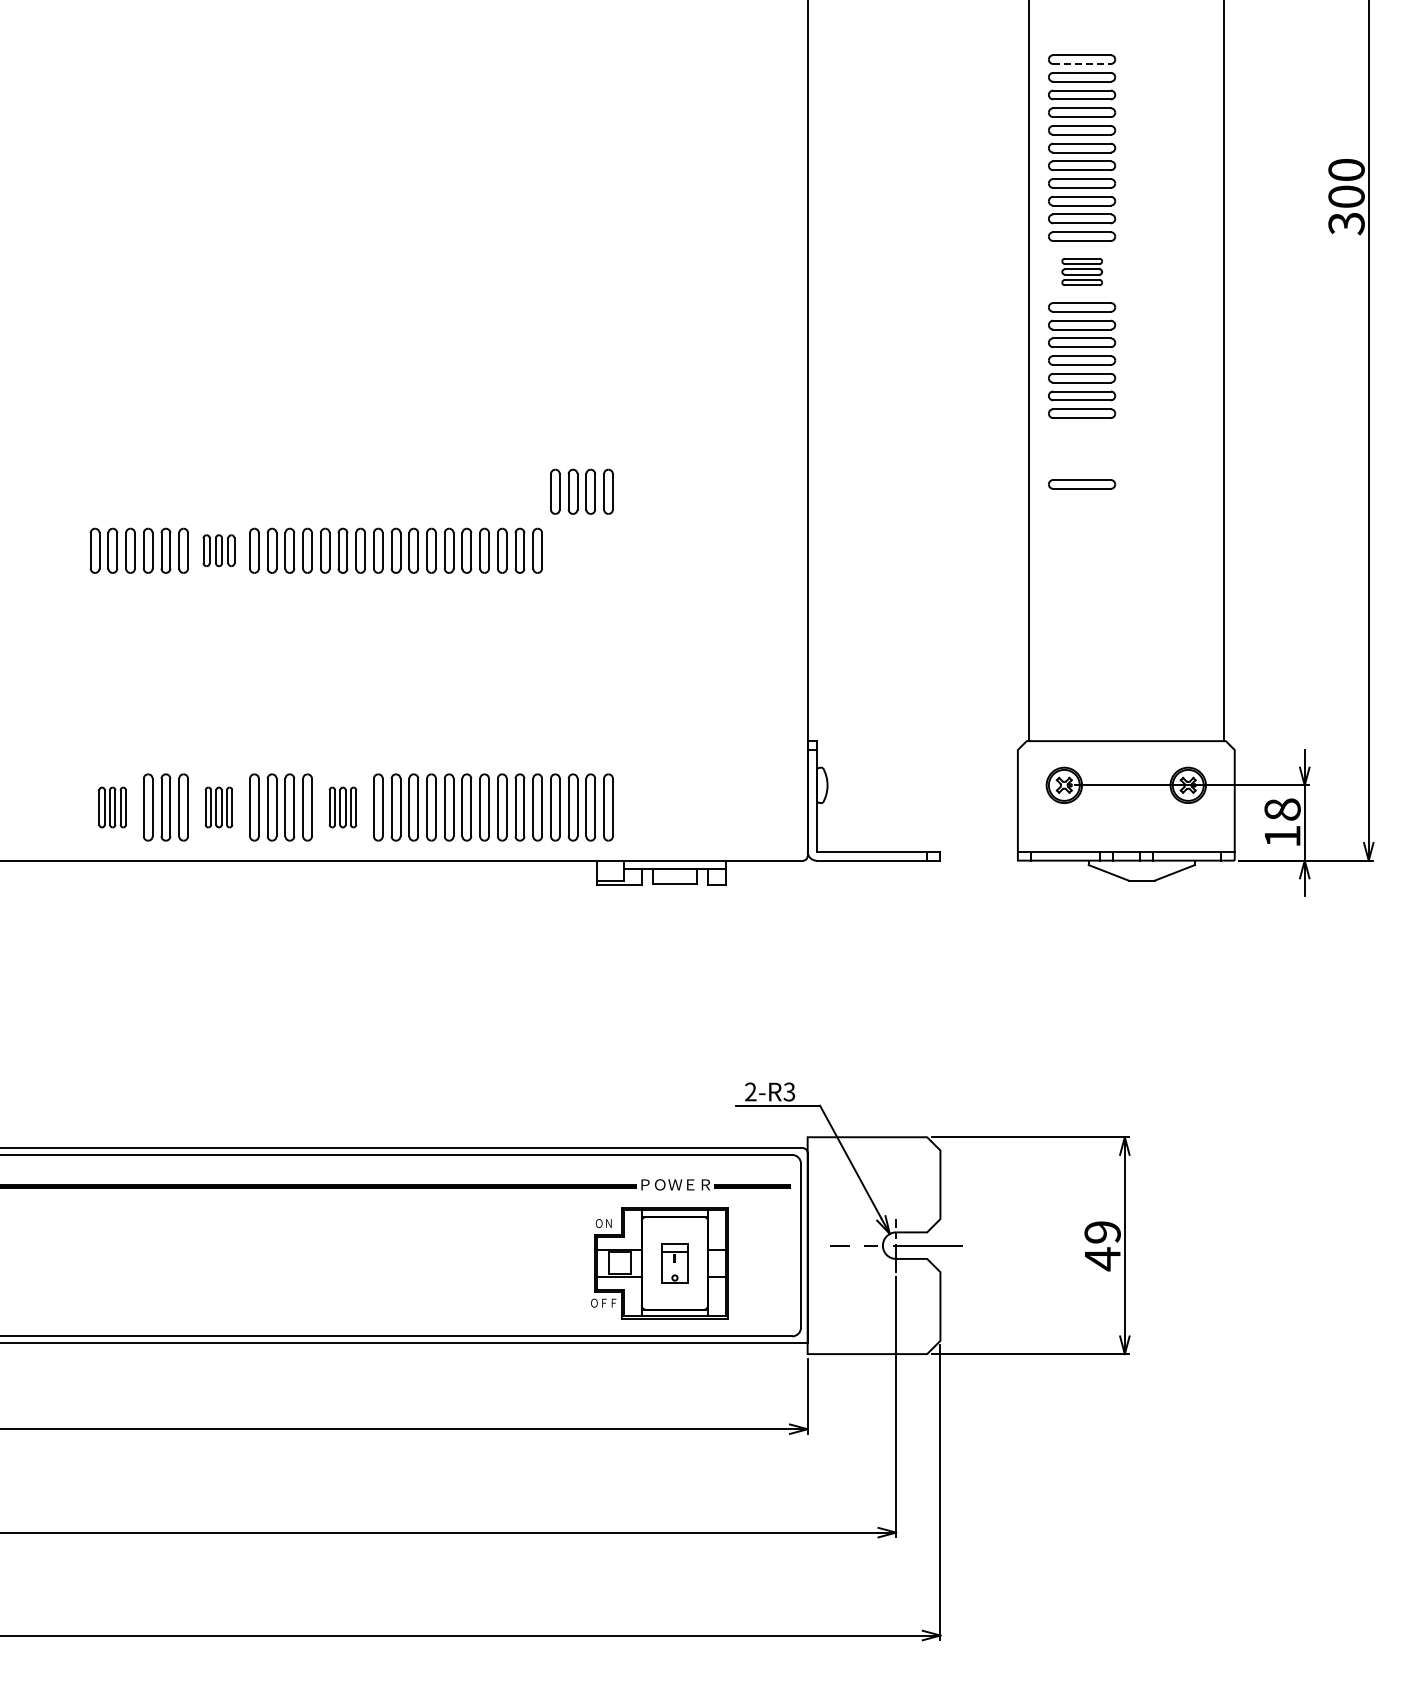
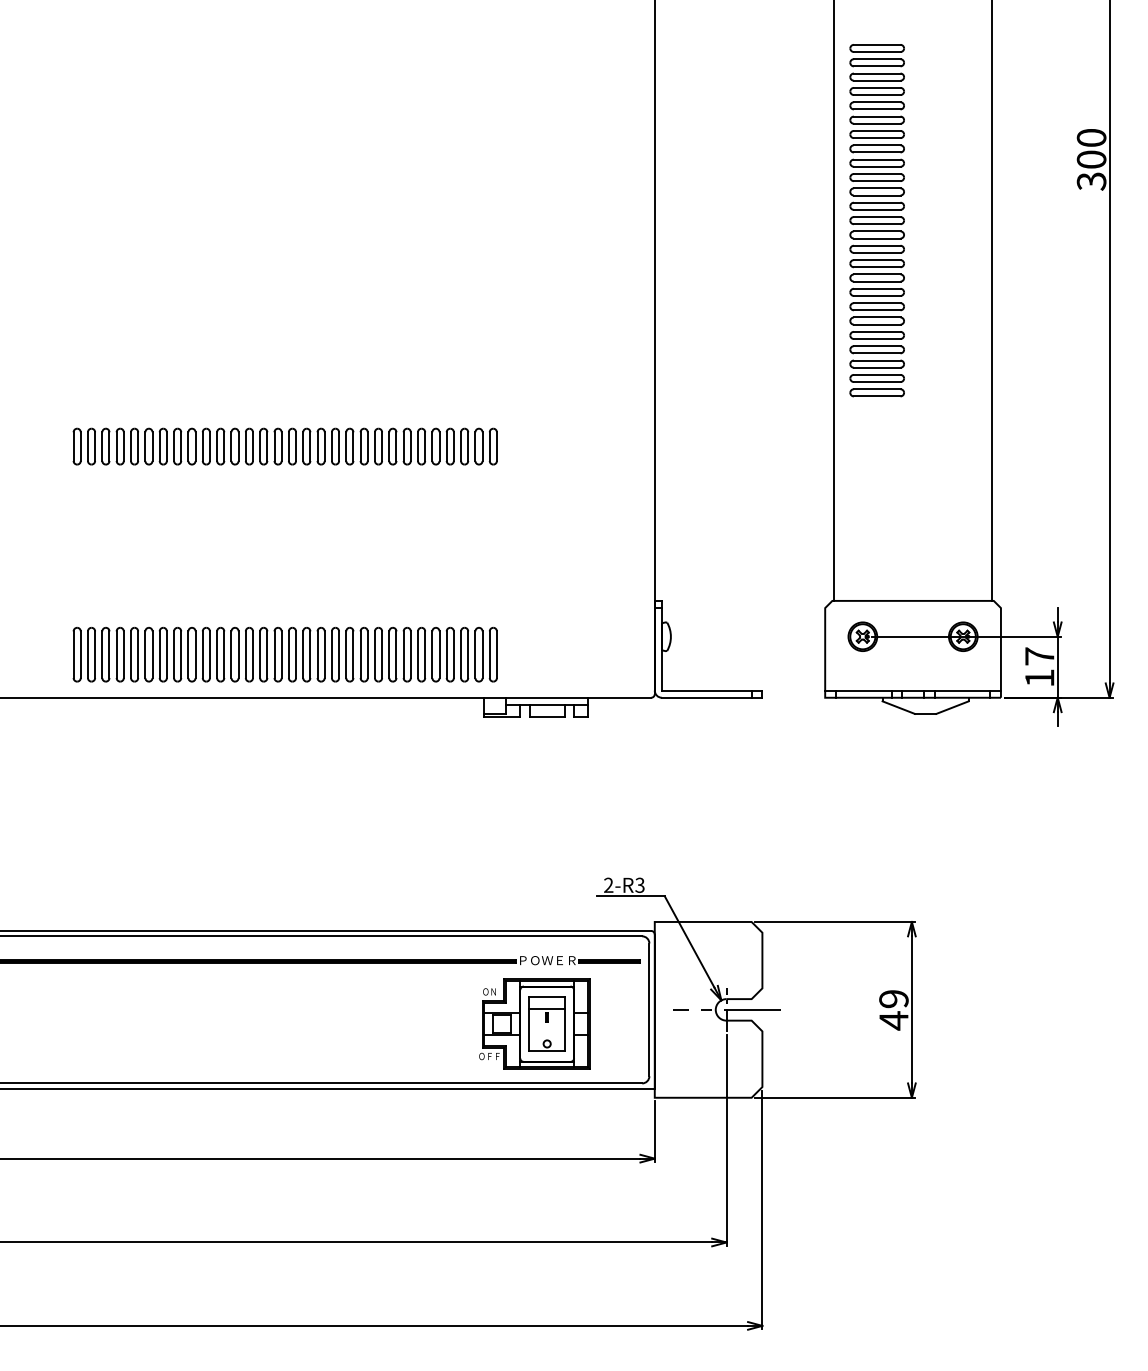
line: (1082, 64) -> (877, 52), dashed -> solid
part: (1082, 271) -> (877, 220), size x1.67
part: (1082, 448) -> (877, 363), added
part: (581, 491) -> (471, 446), moved
part: (218, 550) -> (177, 446), size x1.43
part: (112, 807) -> (91, 654), size x1.67
part: (218, 807) -> (177, 654), size x1.67
part: (342, 807) -> (277, 654), size x1.67
text: (1282, 809) -> (1039, 656), 18 -> 17
part: (674, 1263) -> (546, 1024), size x1.67

